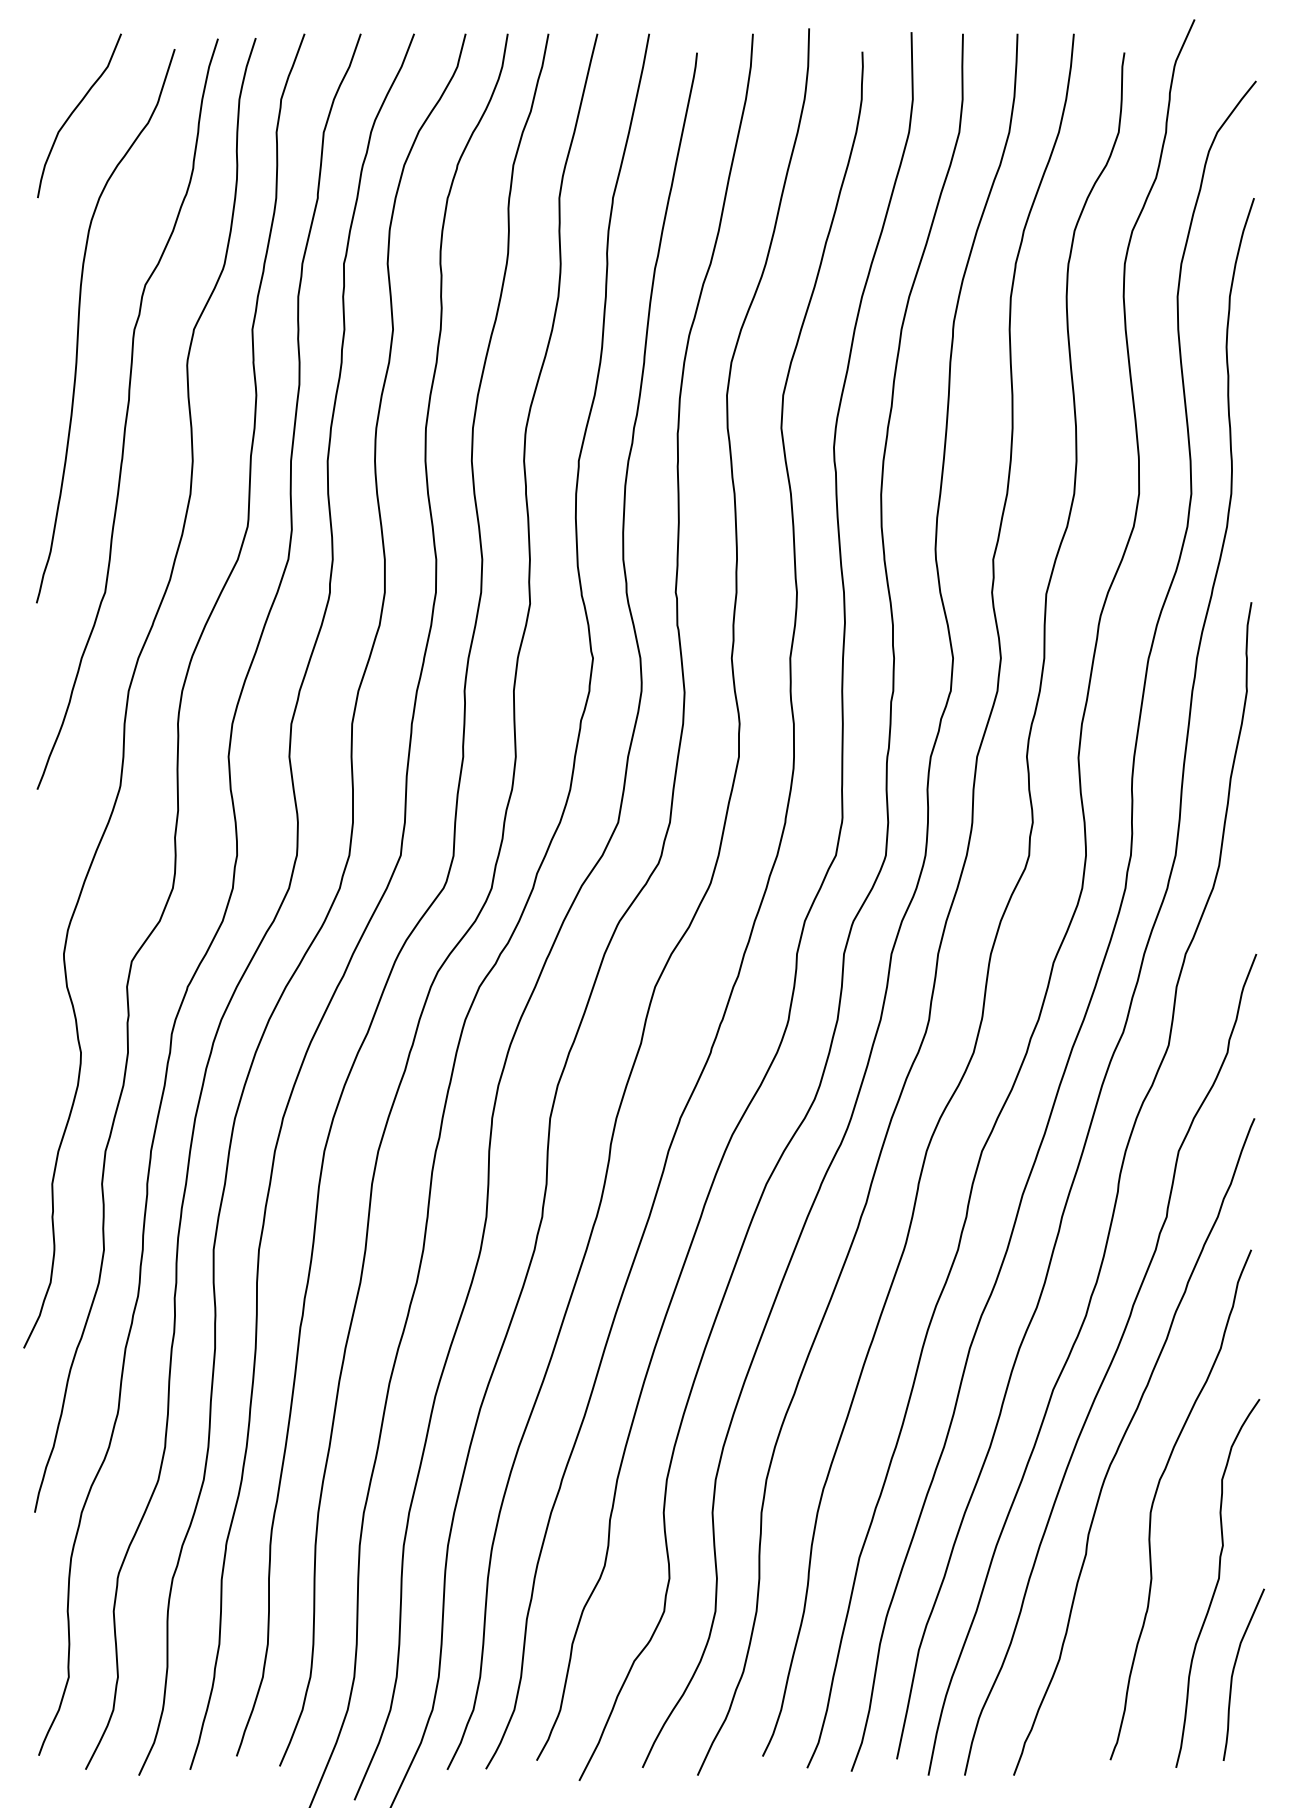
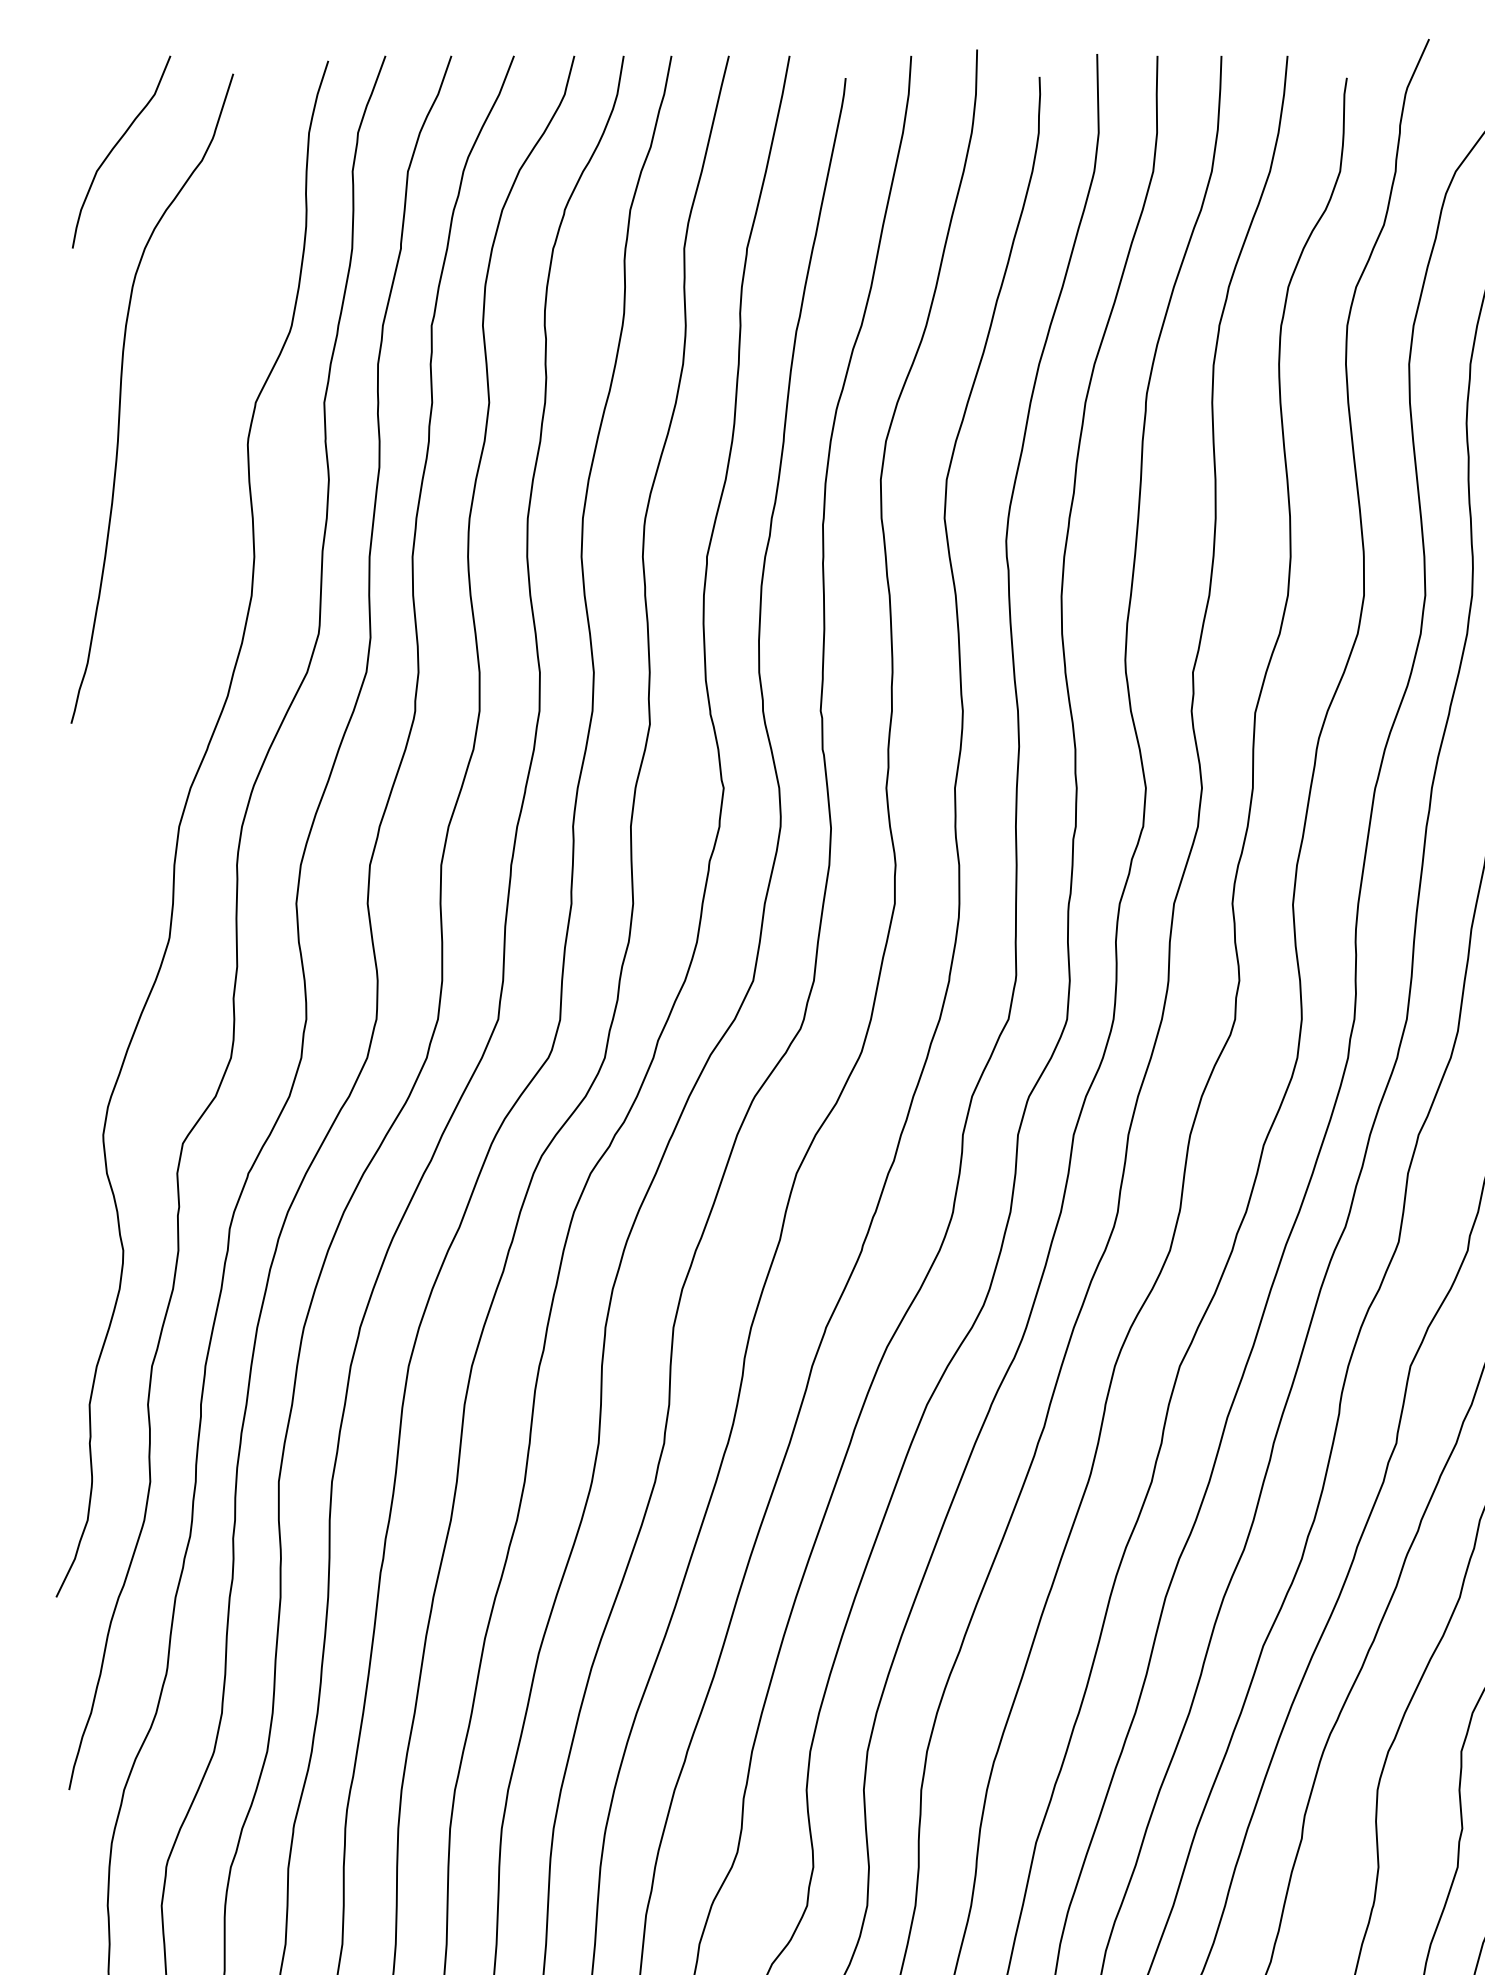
curve: (127, 413) -> (177, 501), removed

